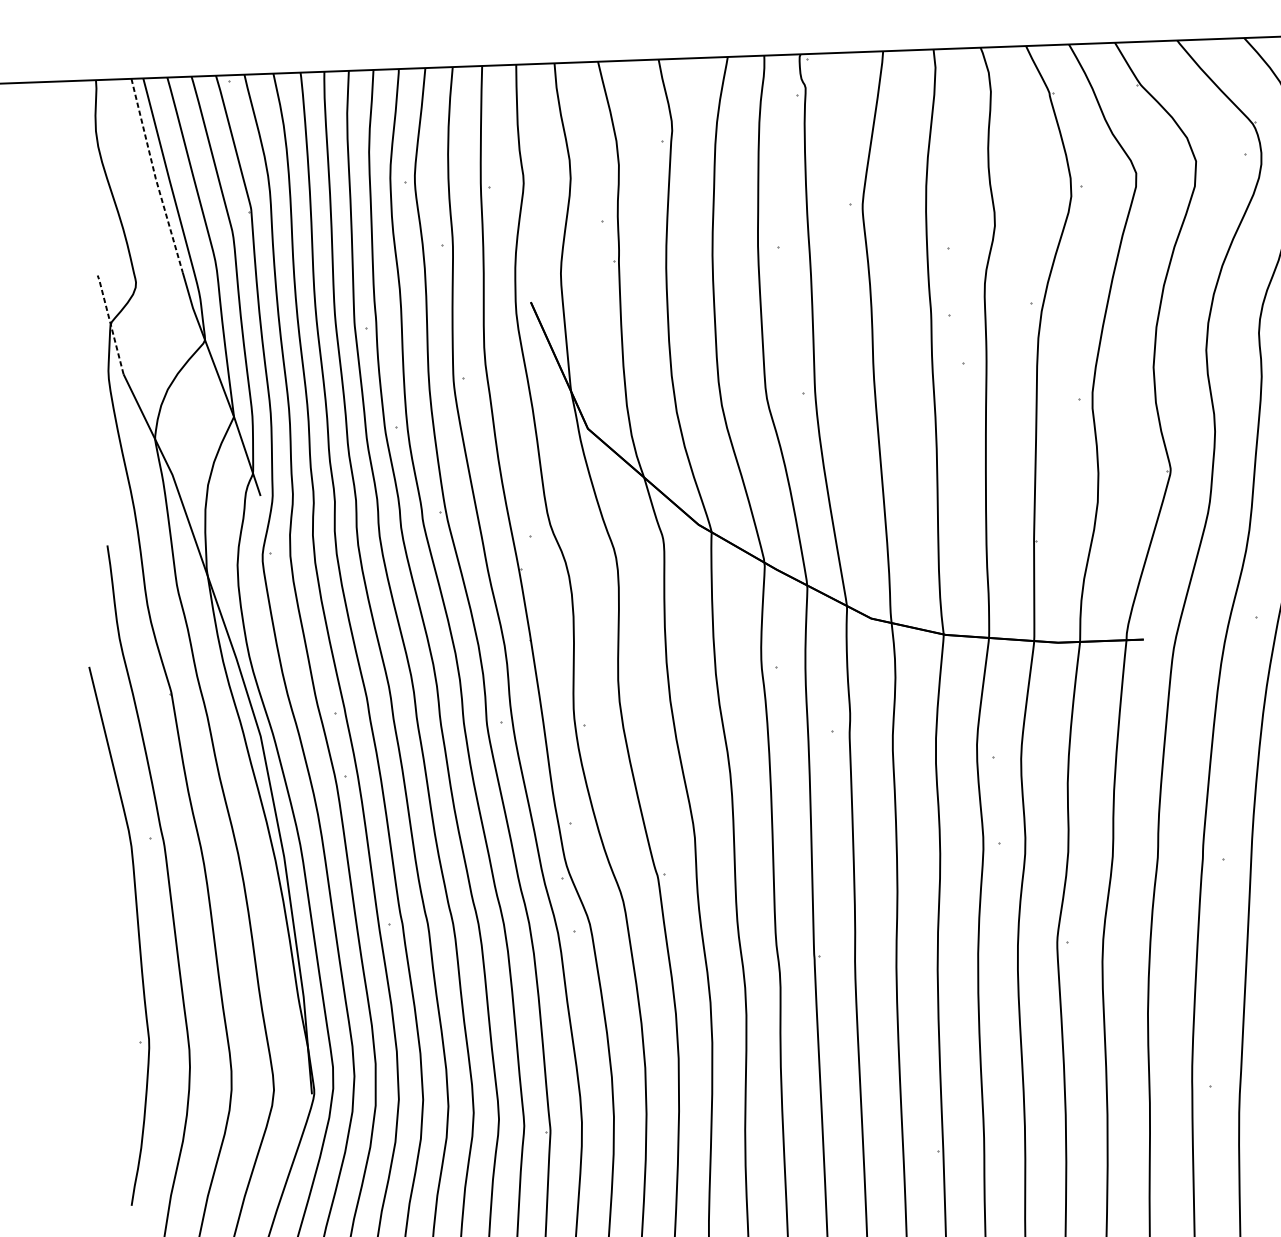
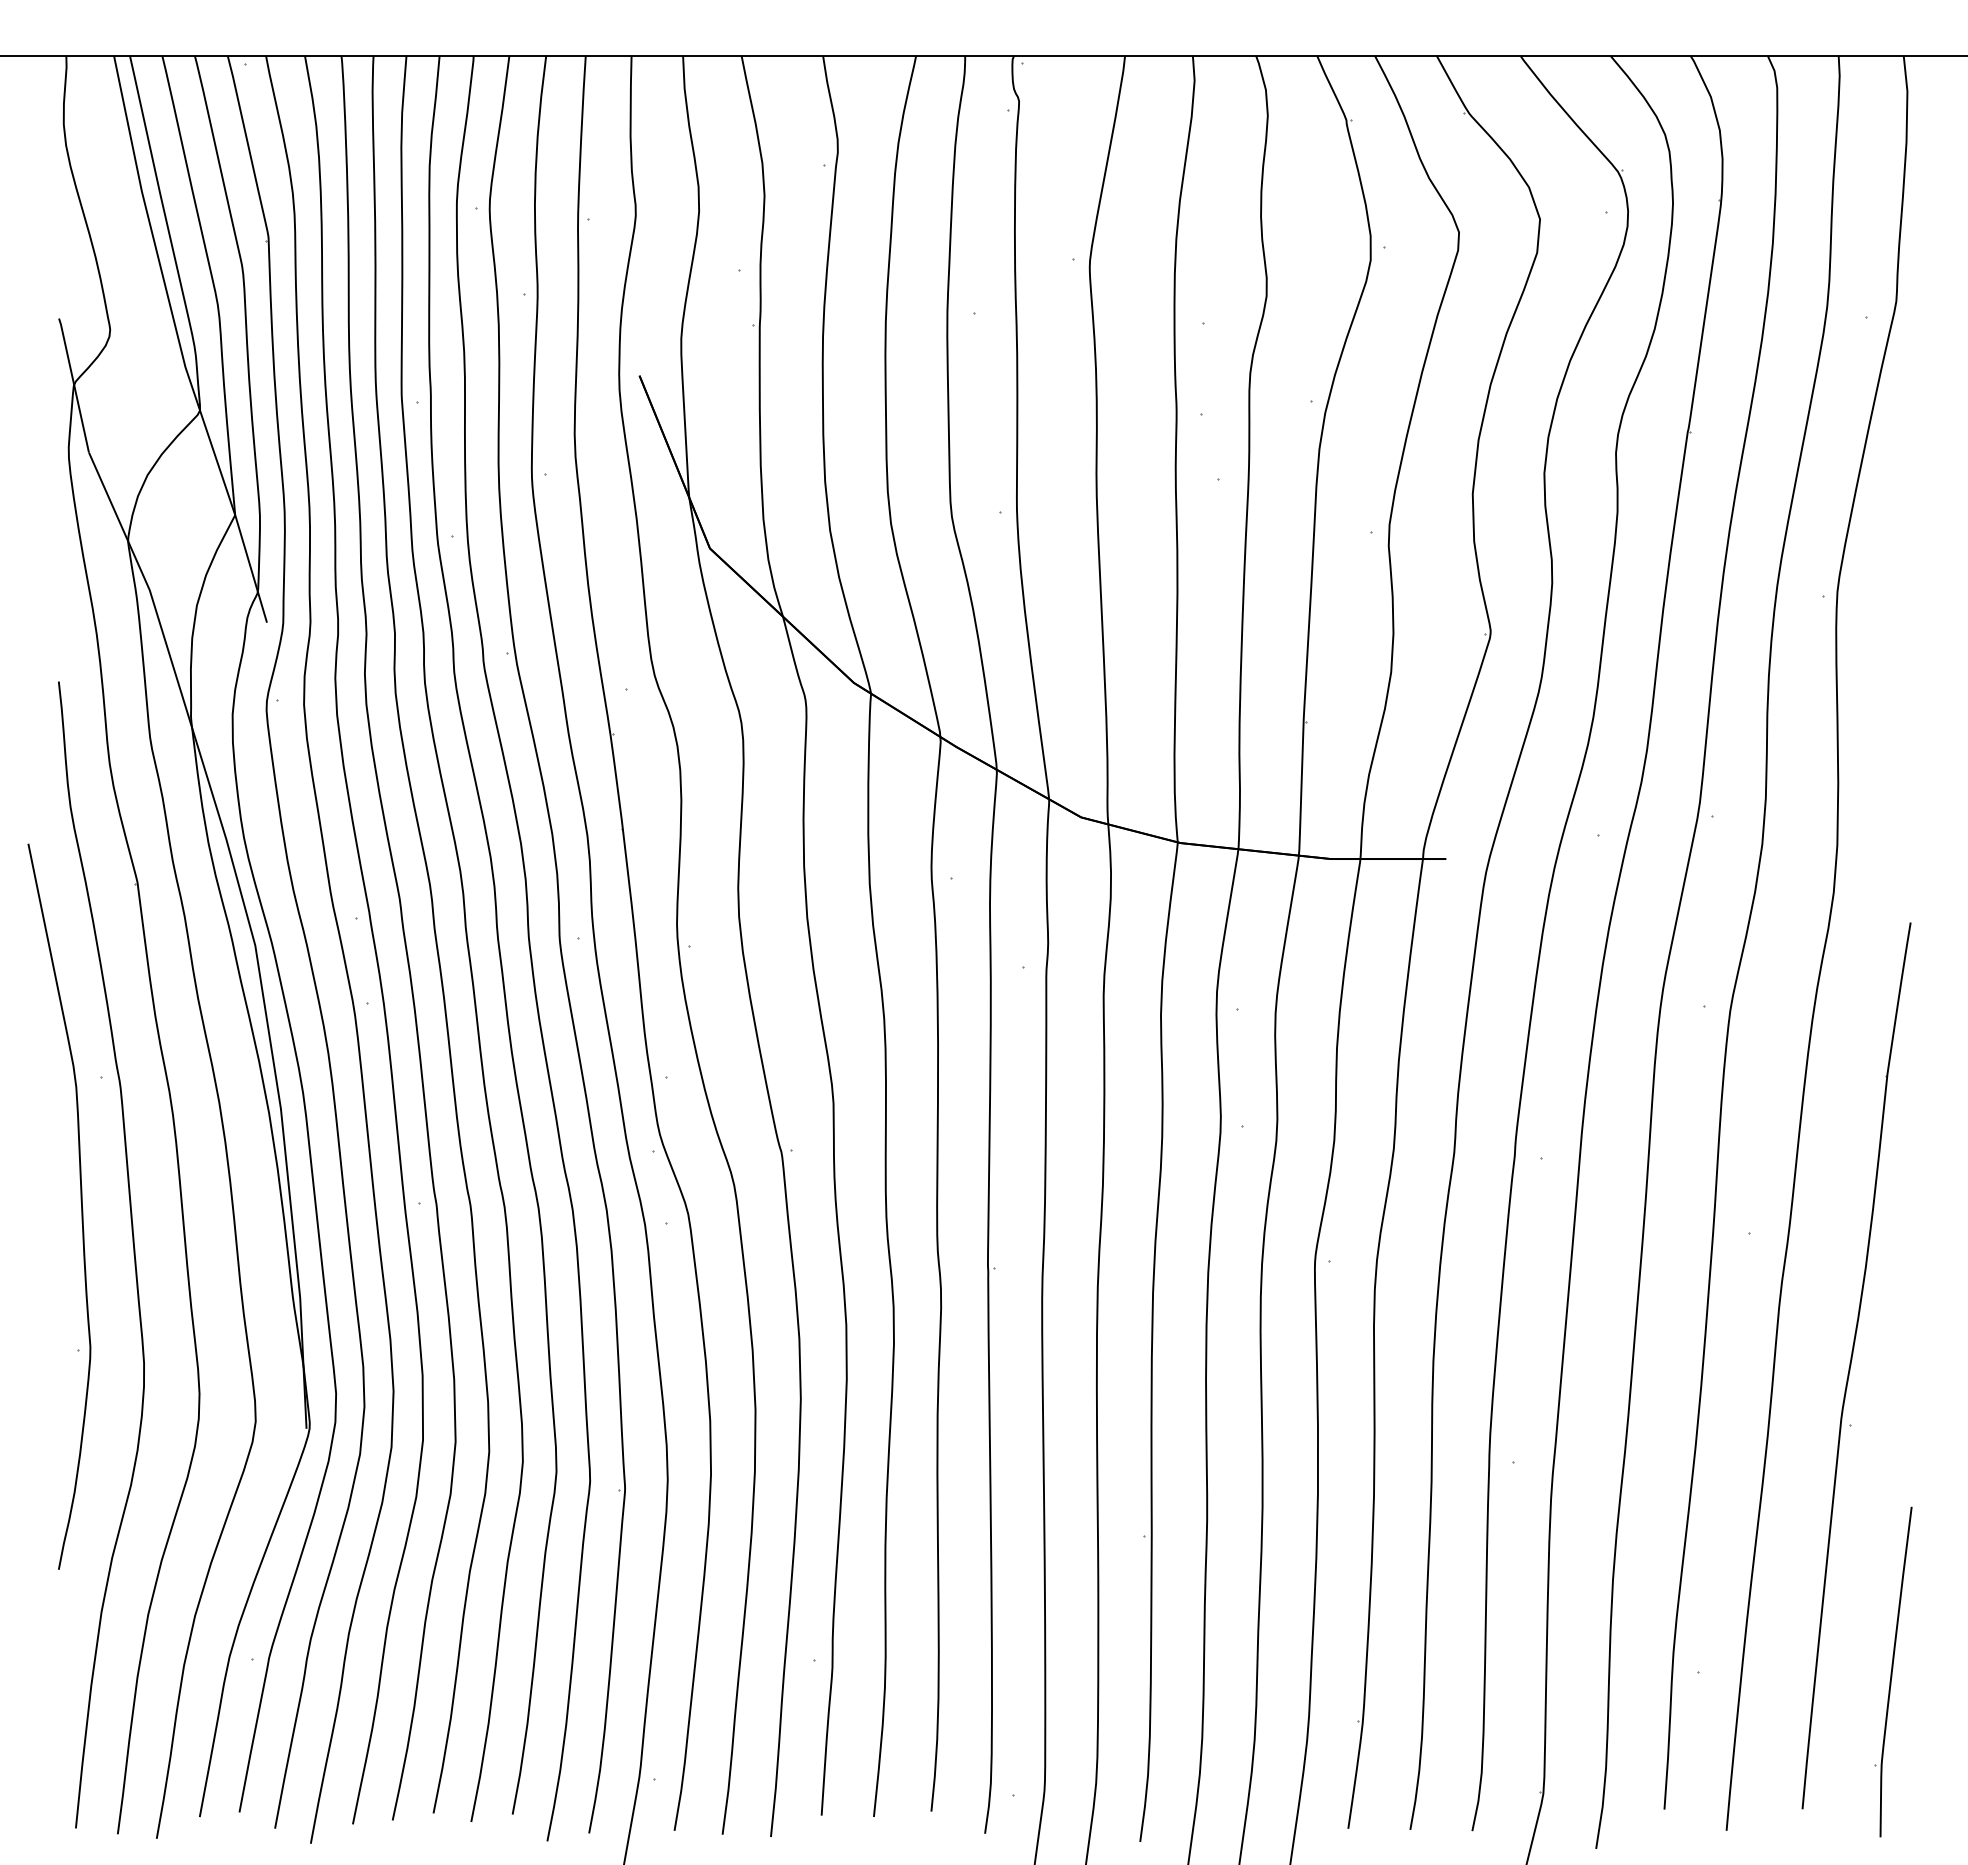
line: (155, 176) -> (141, 188), dashed -> solid
line: (110, 324) -> (74, 384), dashed -> solid

